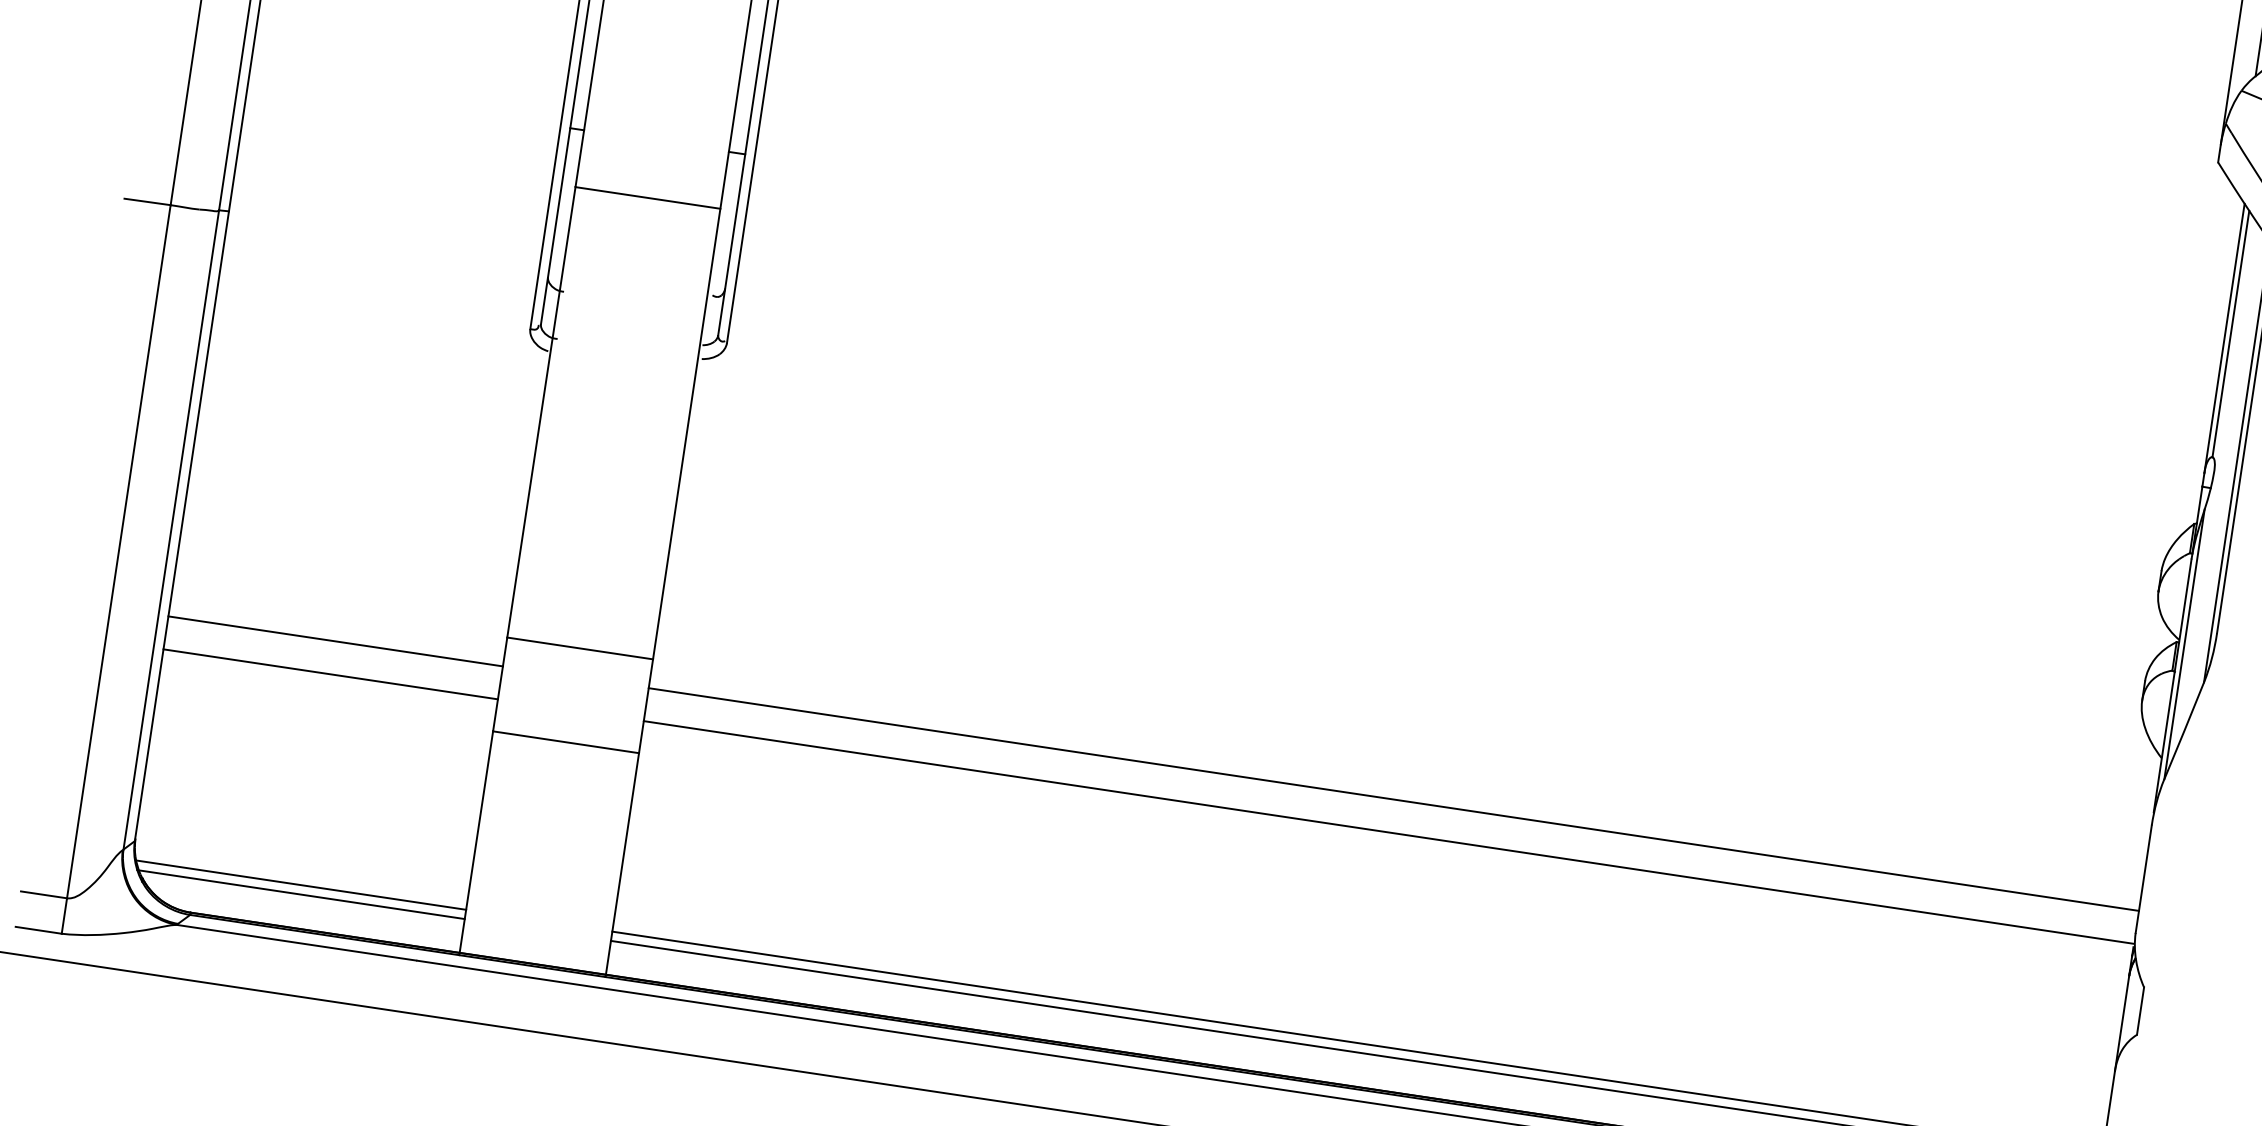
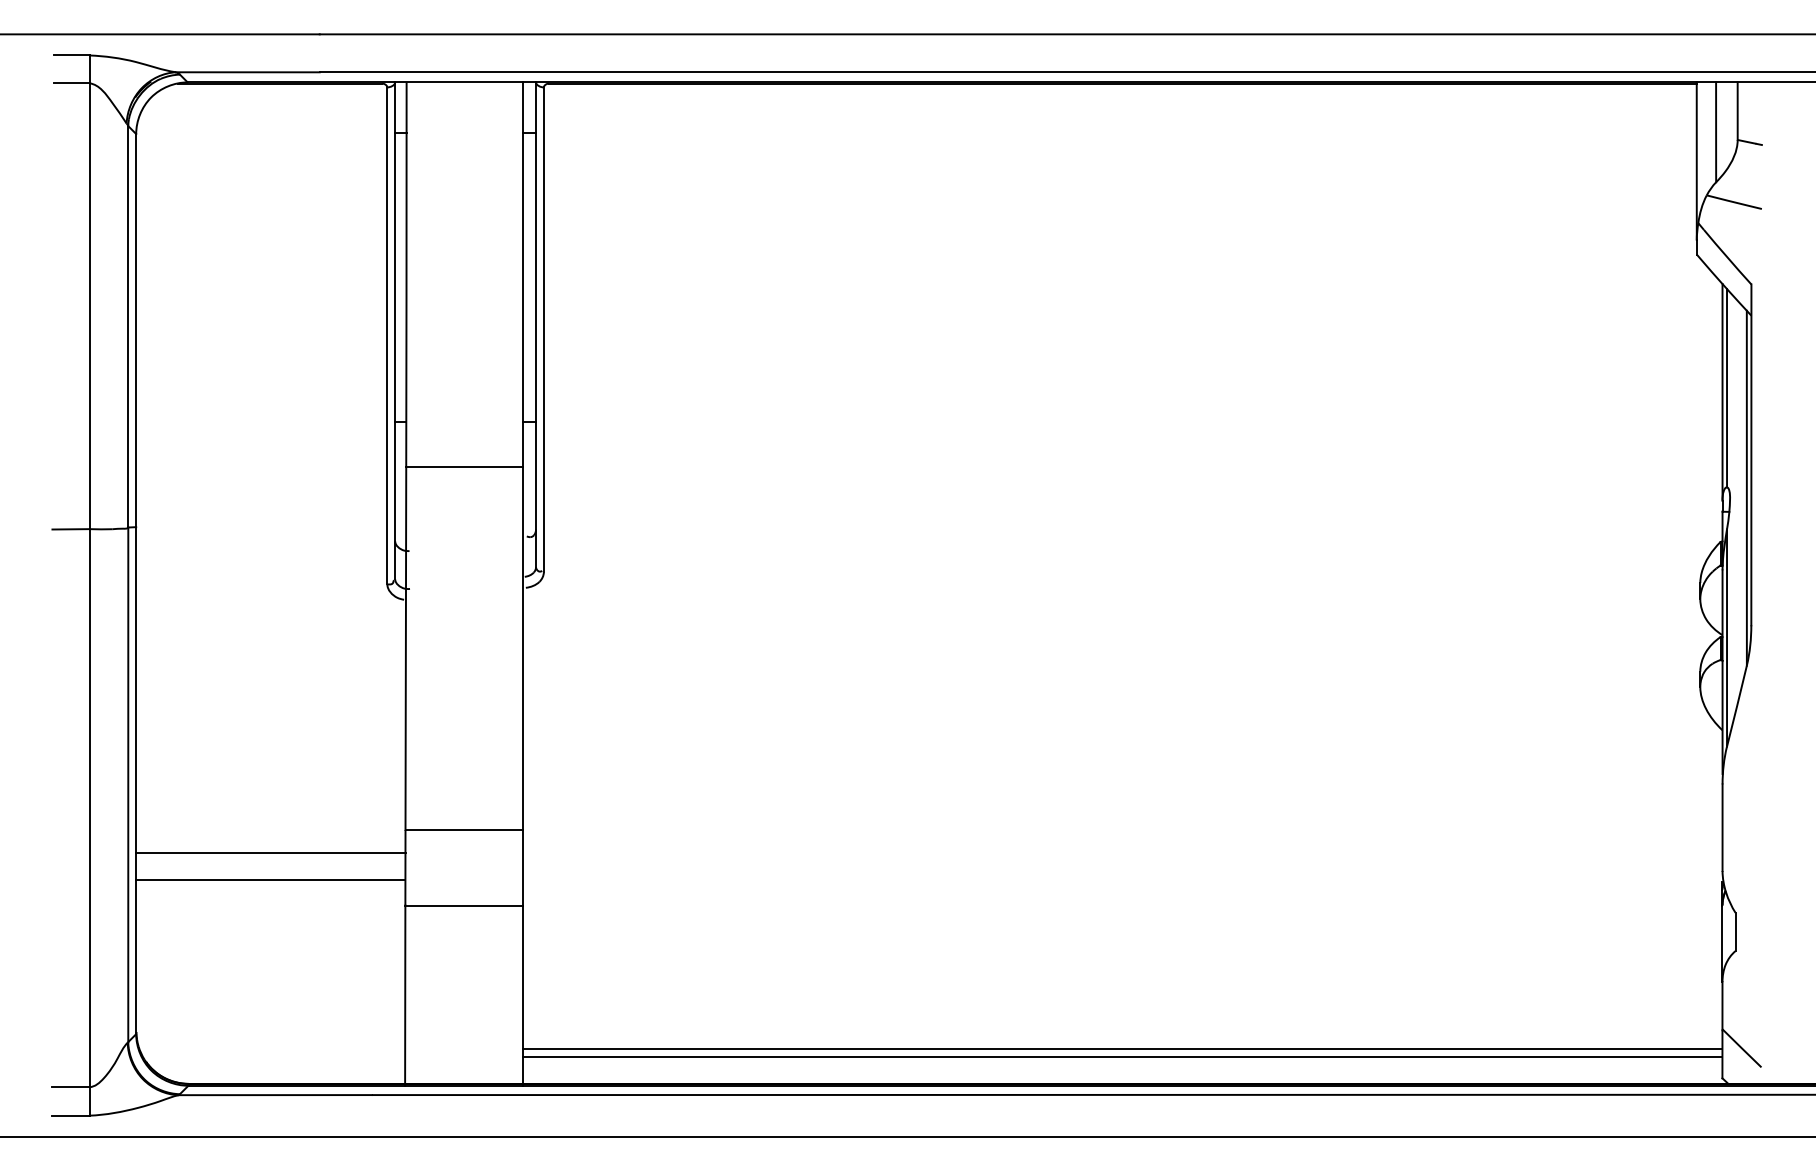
line: (1393, 799) -> (1122, 853), removed
line: (1388, 832) -> (1122, 879), removed
line: (301, 885) -> (272, 1049), removed
line: (301, 894) -> (273, 1056), removed

